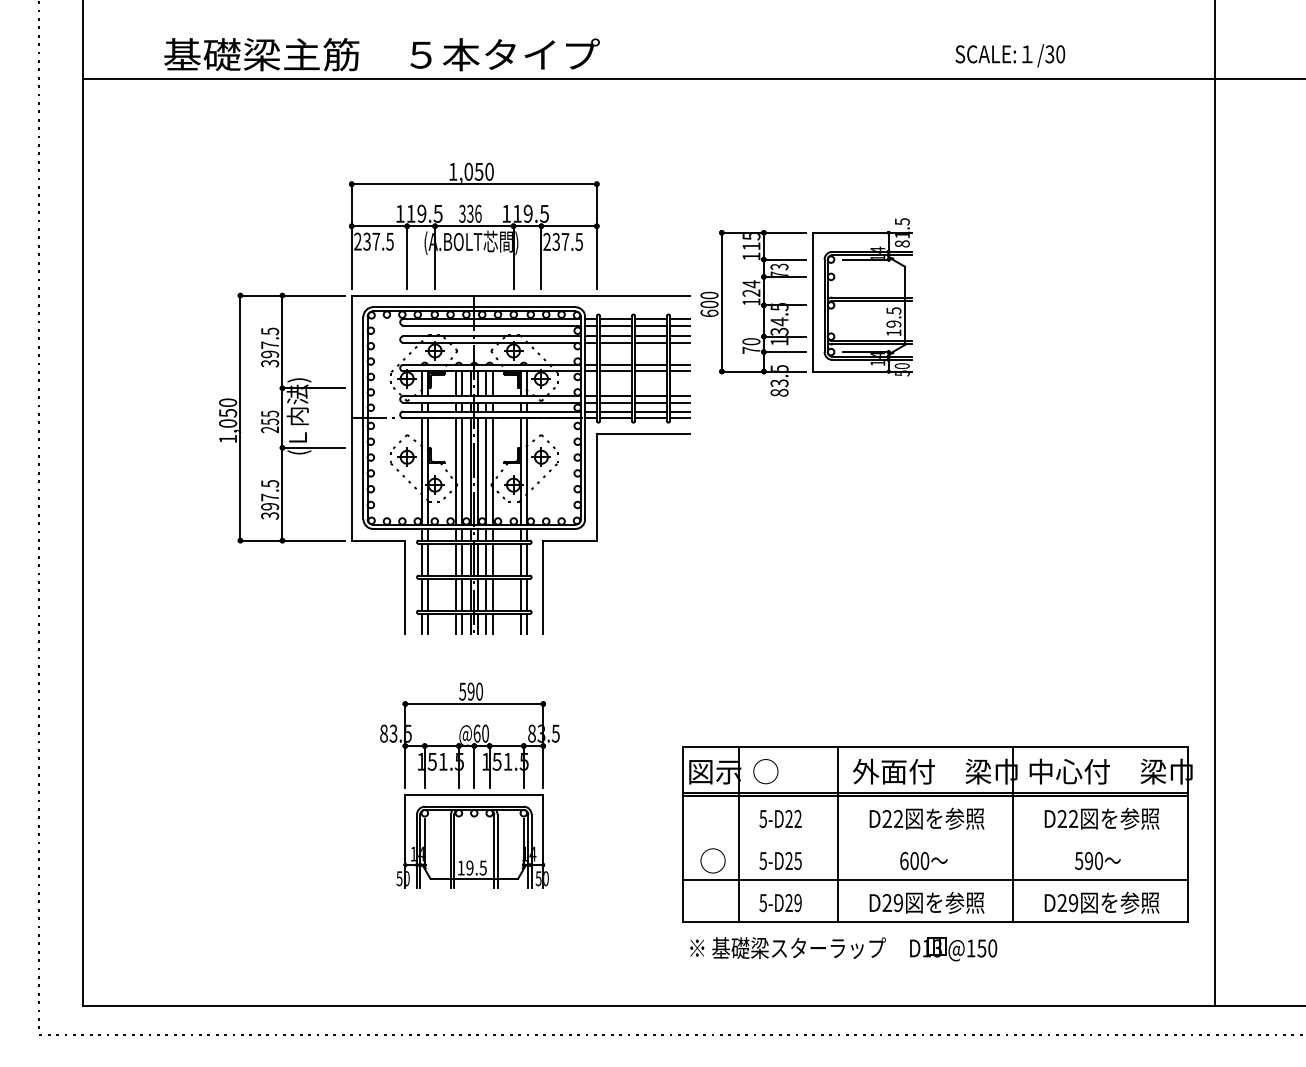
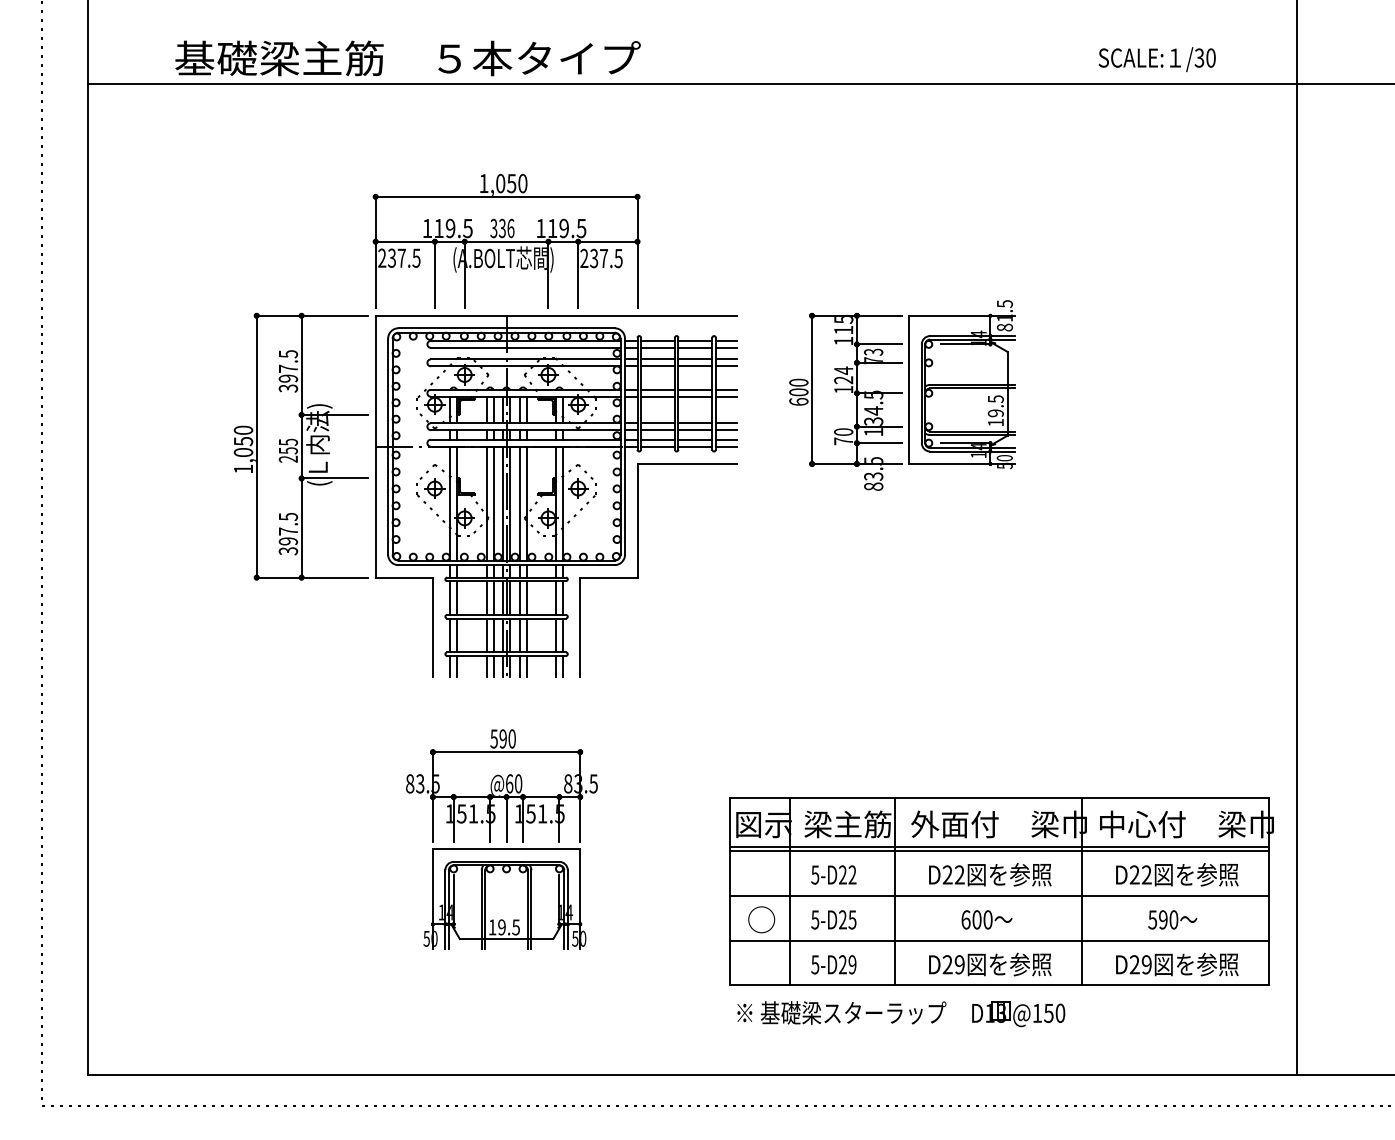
text: (1009, 55) -> (1156, 59), moved
part: (806, 307) -> (902, 395), moved
text: (793, 771) -> (847, 824), ○ -> 梁主筋
line: (935, 838) -> (999, 895), added

